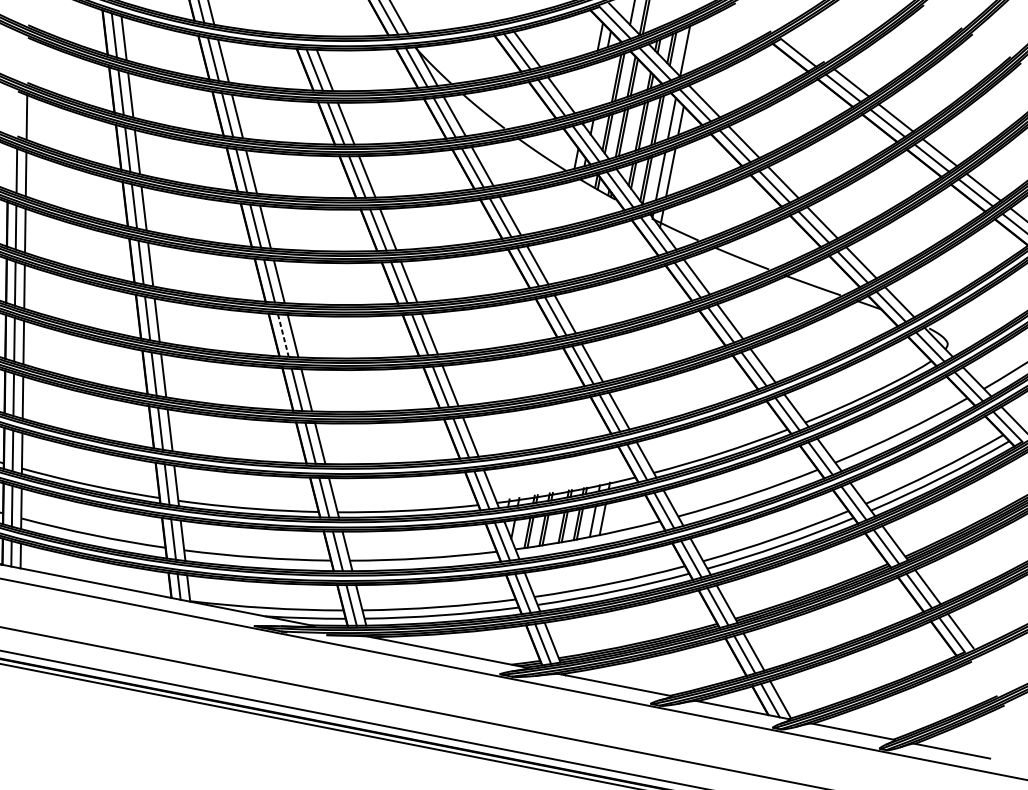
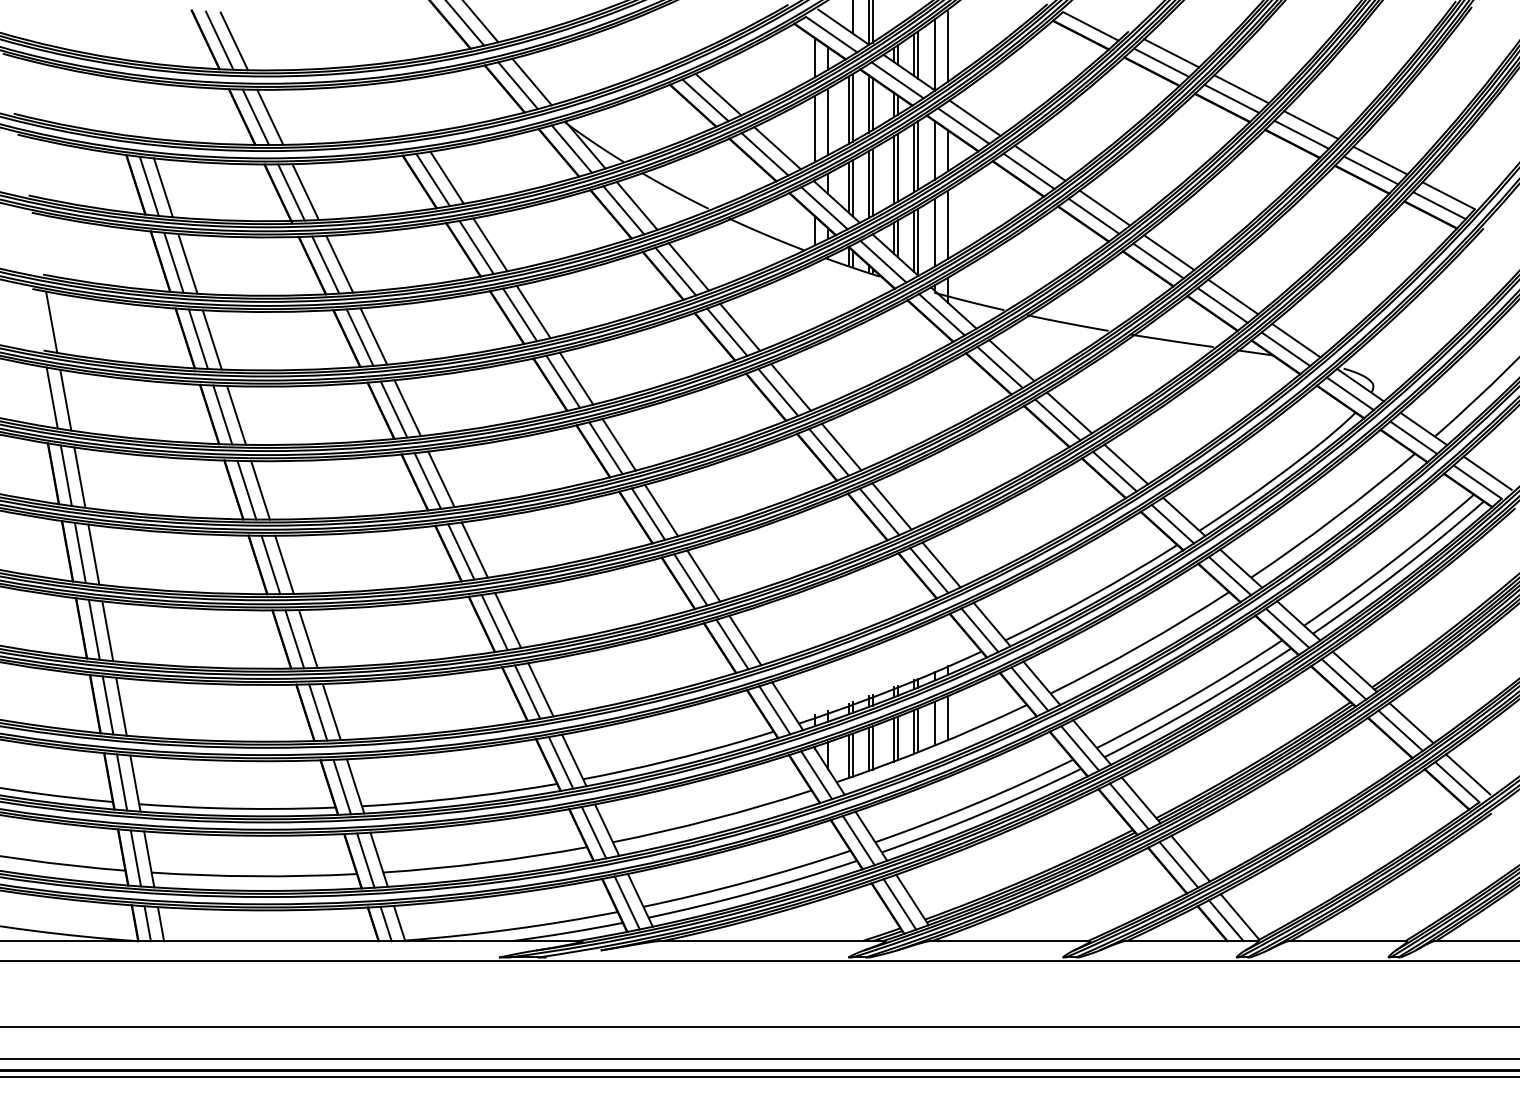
line: (695, 46) -> (948, 45), added
line: (600, 83) -> (828, 121), added
line: (590, 86) -> (815, 128), added
line: (283, 335) -> (461, 551), dashed -> solid

